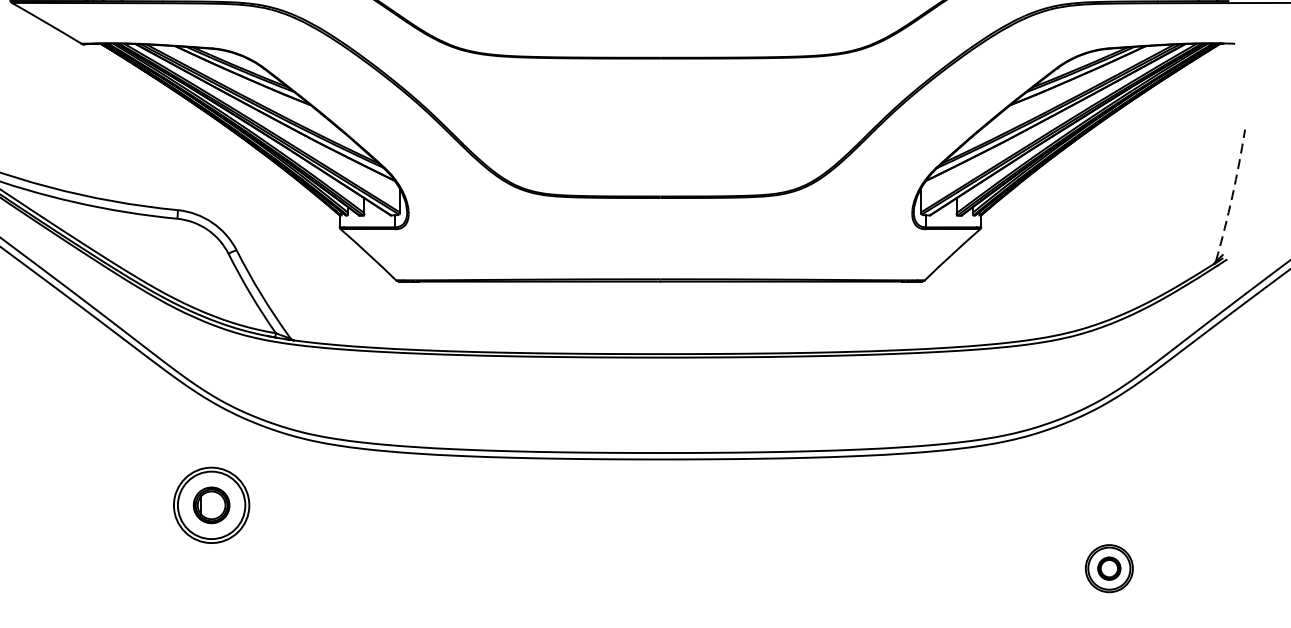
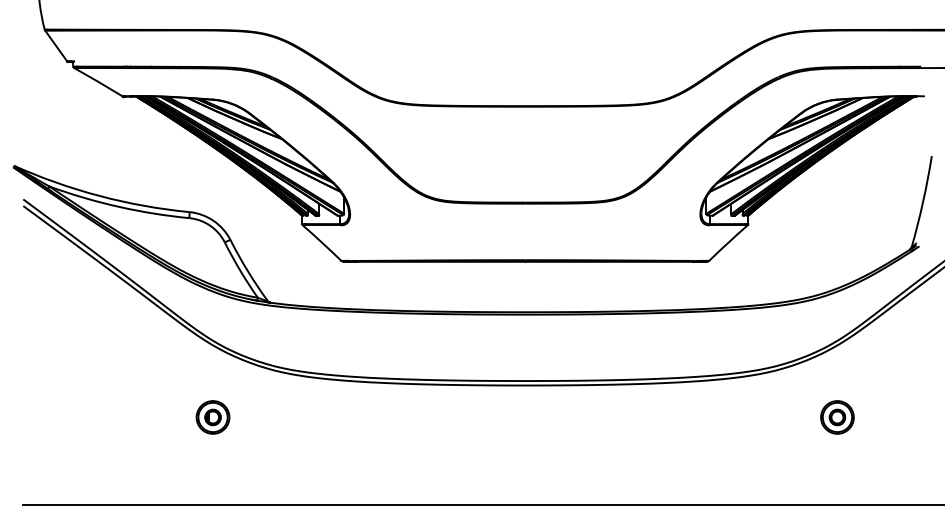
arc: (1233, 196) -> (923, 202), dashed -> solid
part: (210, 505) -> (212, 417), size x0.62
part: (1109, 568) -> (837, 417), moved

